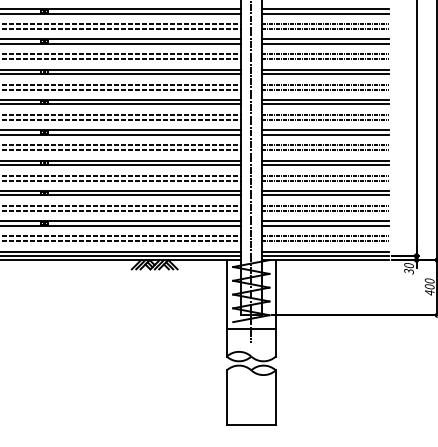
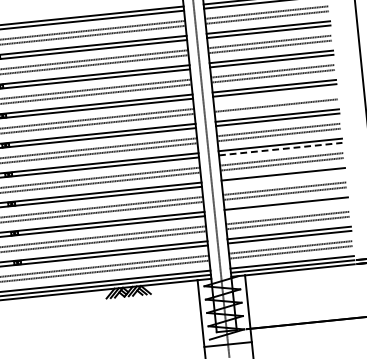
line: (325, 84) -> (275, 100), removed
line: (325, 134) -> (280, 148), solid -> dashed
line: (325, 165) -> (283, 178), removed
line: (325, 195) -> (286, 207), removed

